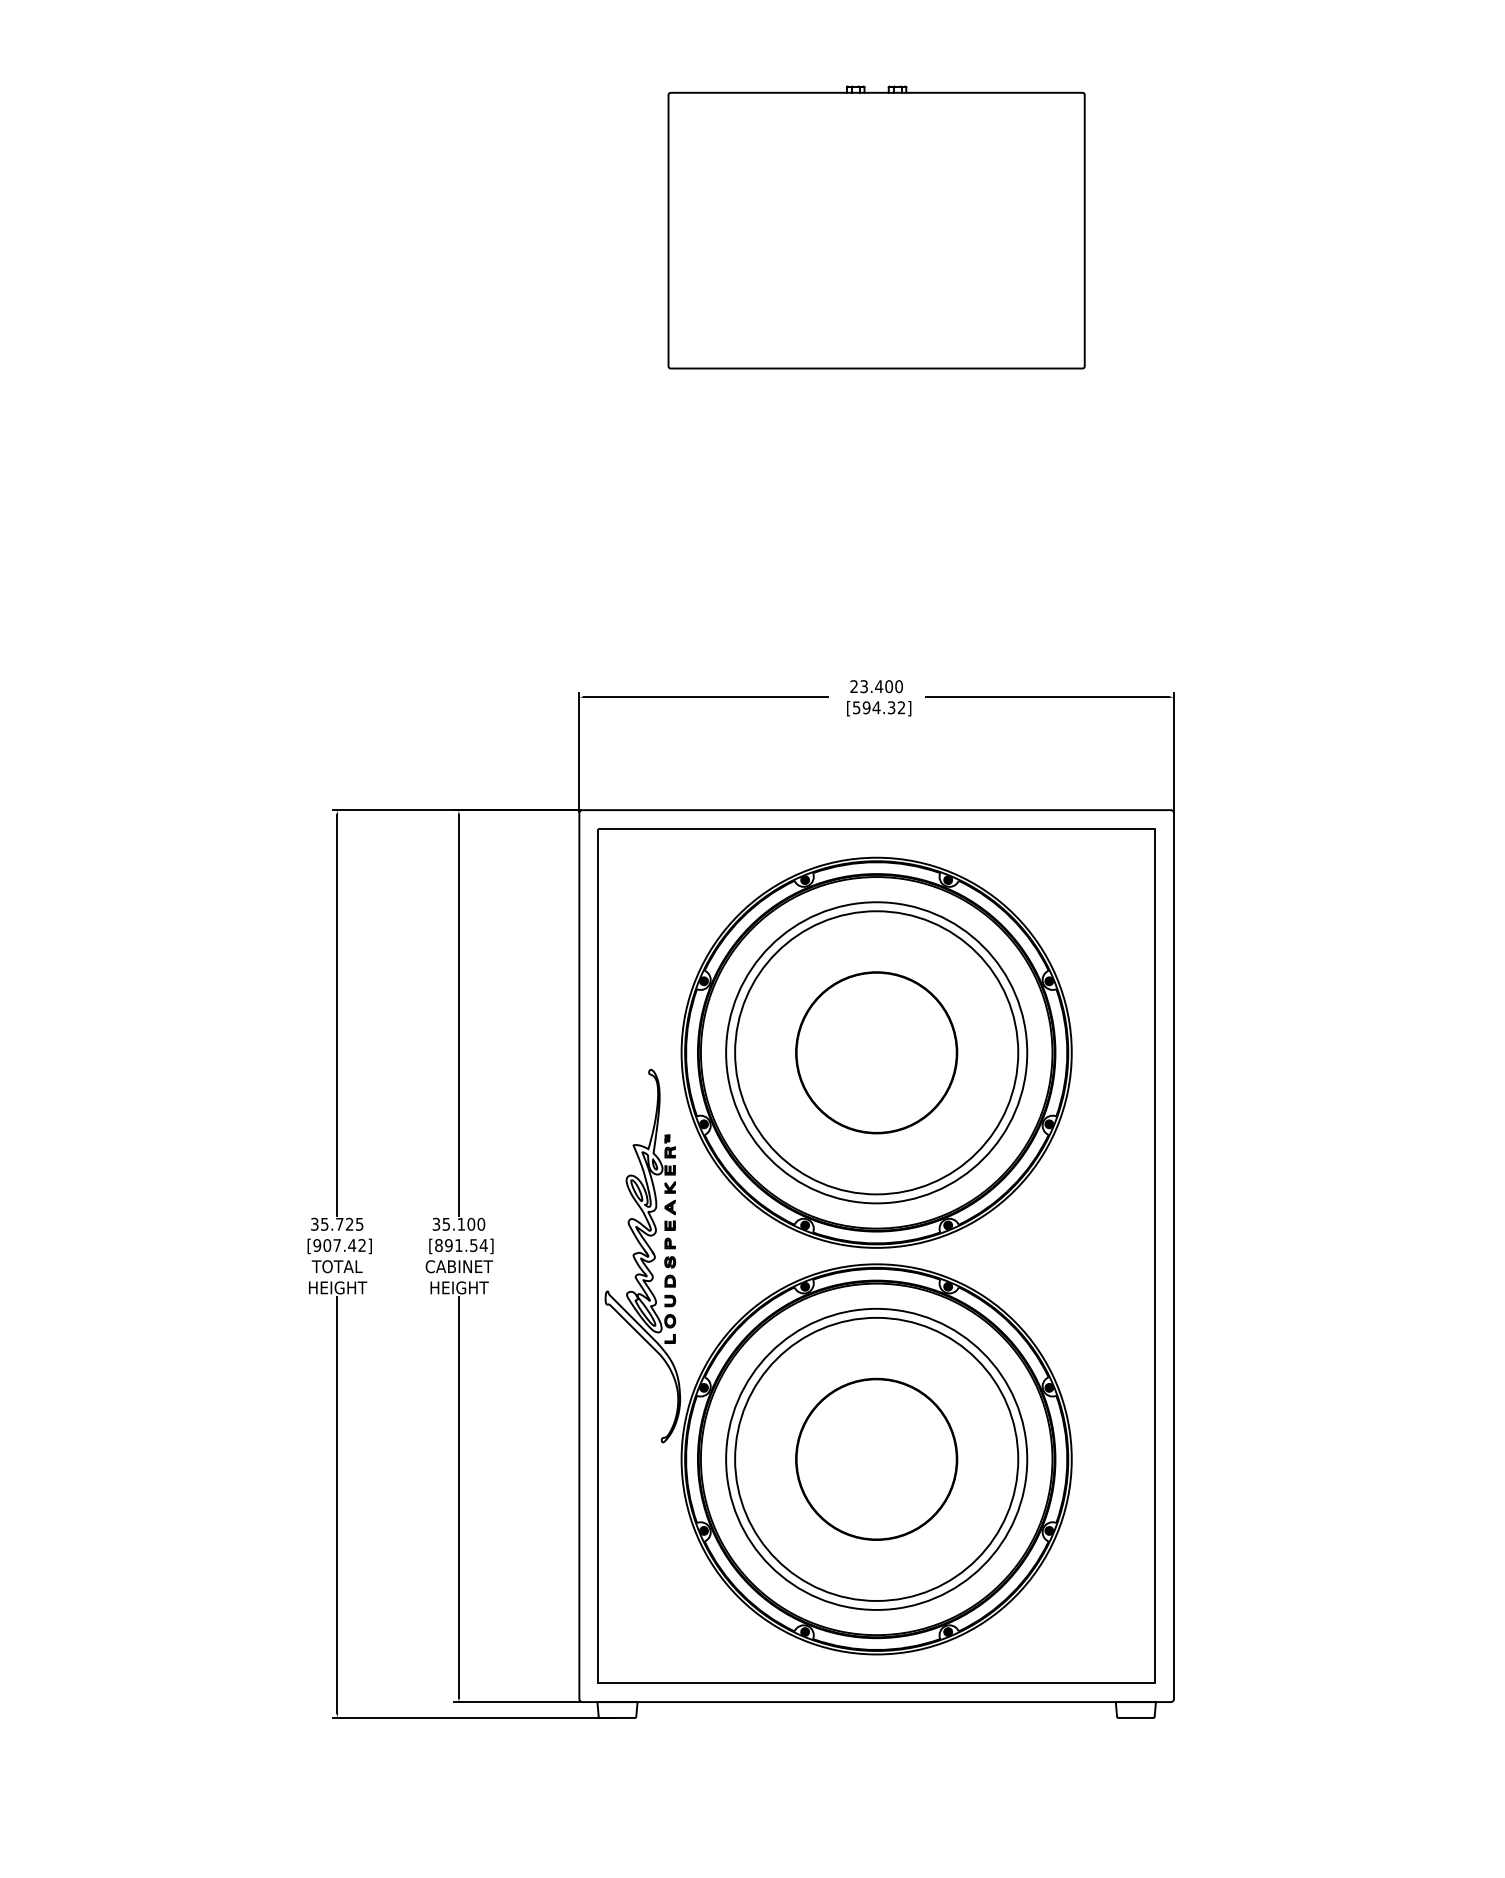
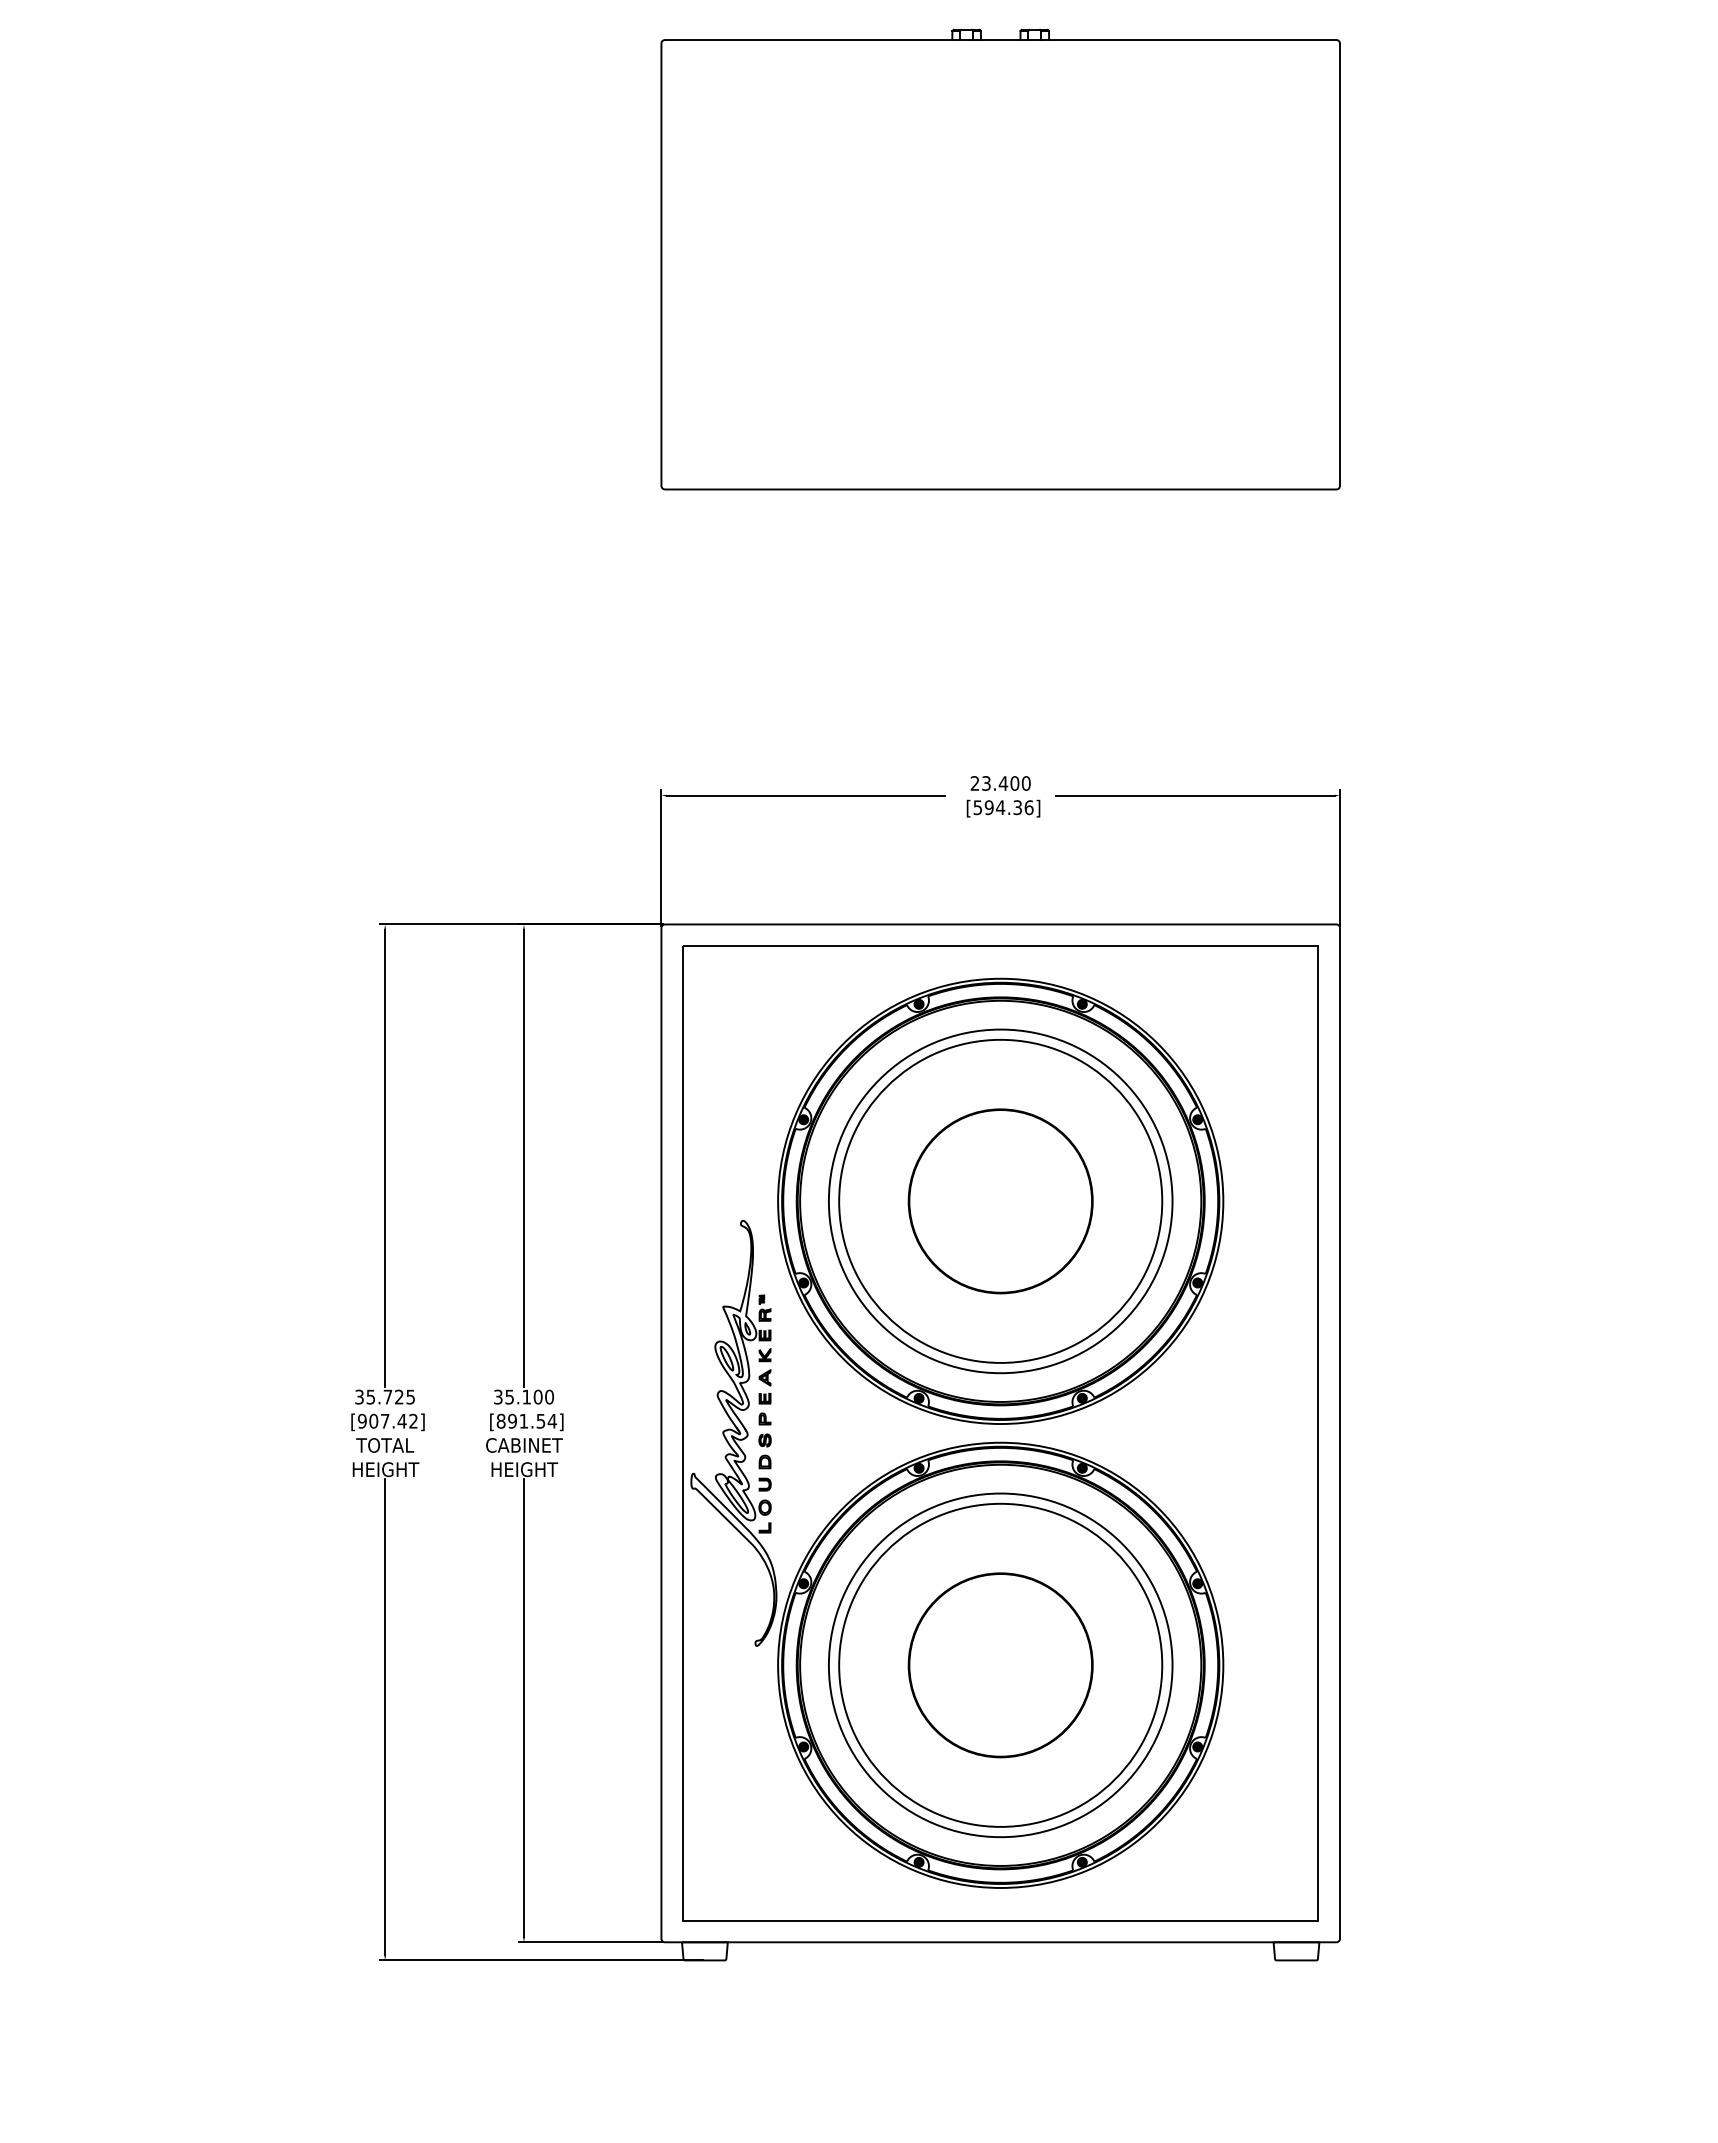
part: (876, 227) -> (1000, 259), size x1.43
text: (901, 707) -> (1028, 807), [594.32] -> [594.36]

